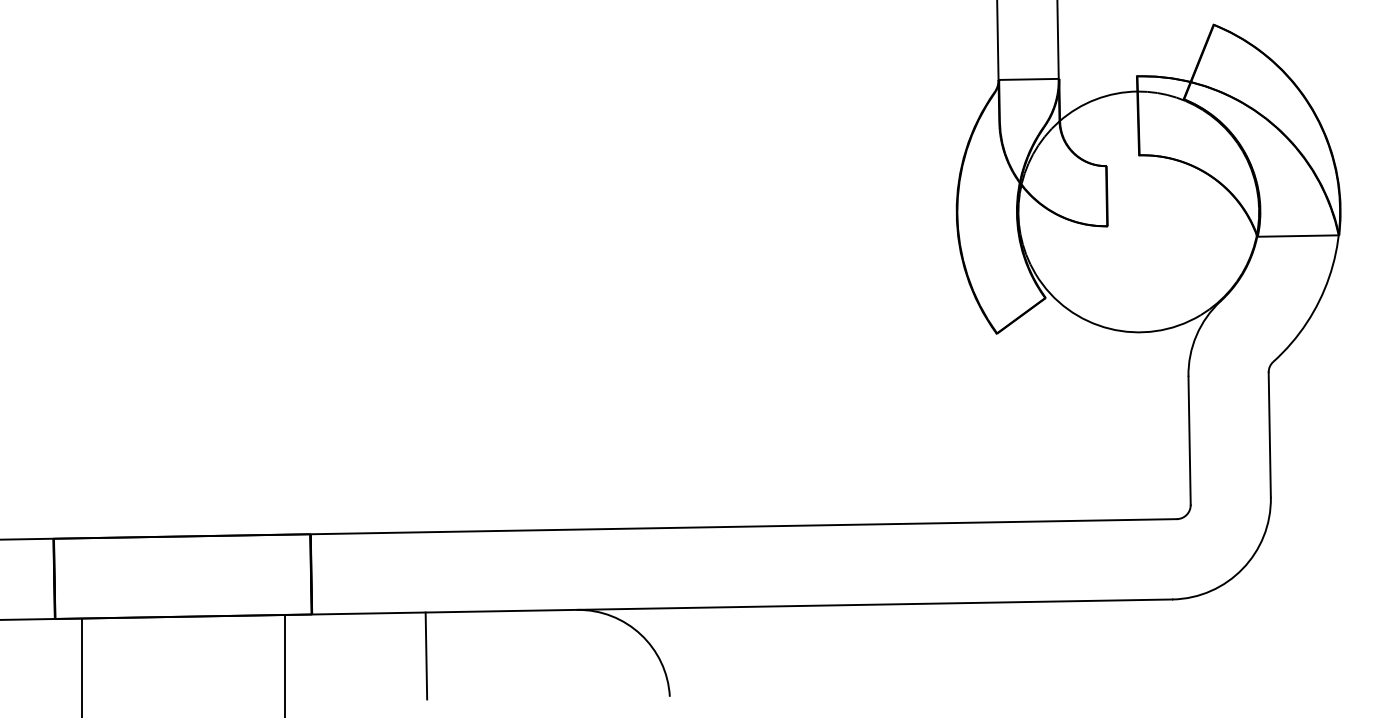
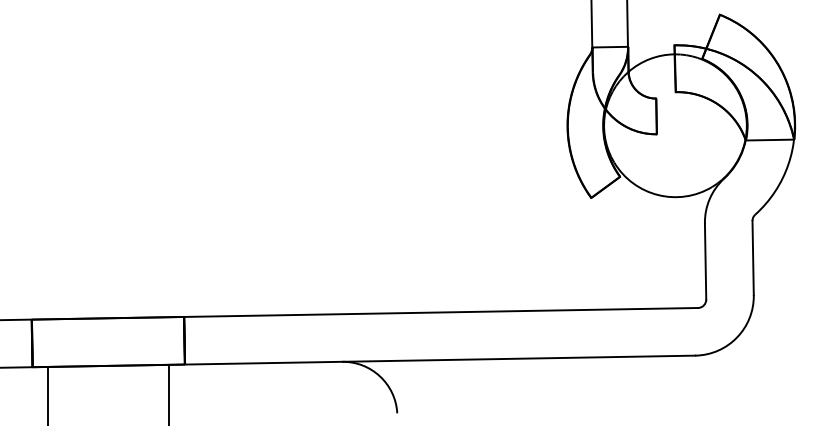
line: (425, 654) -> (252, 388), removed

